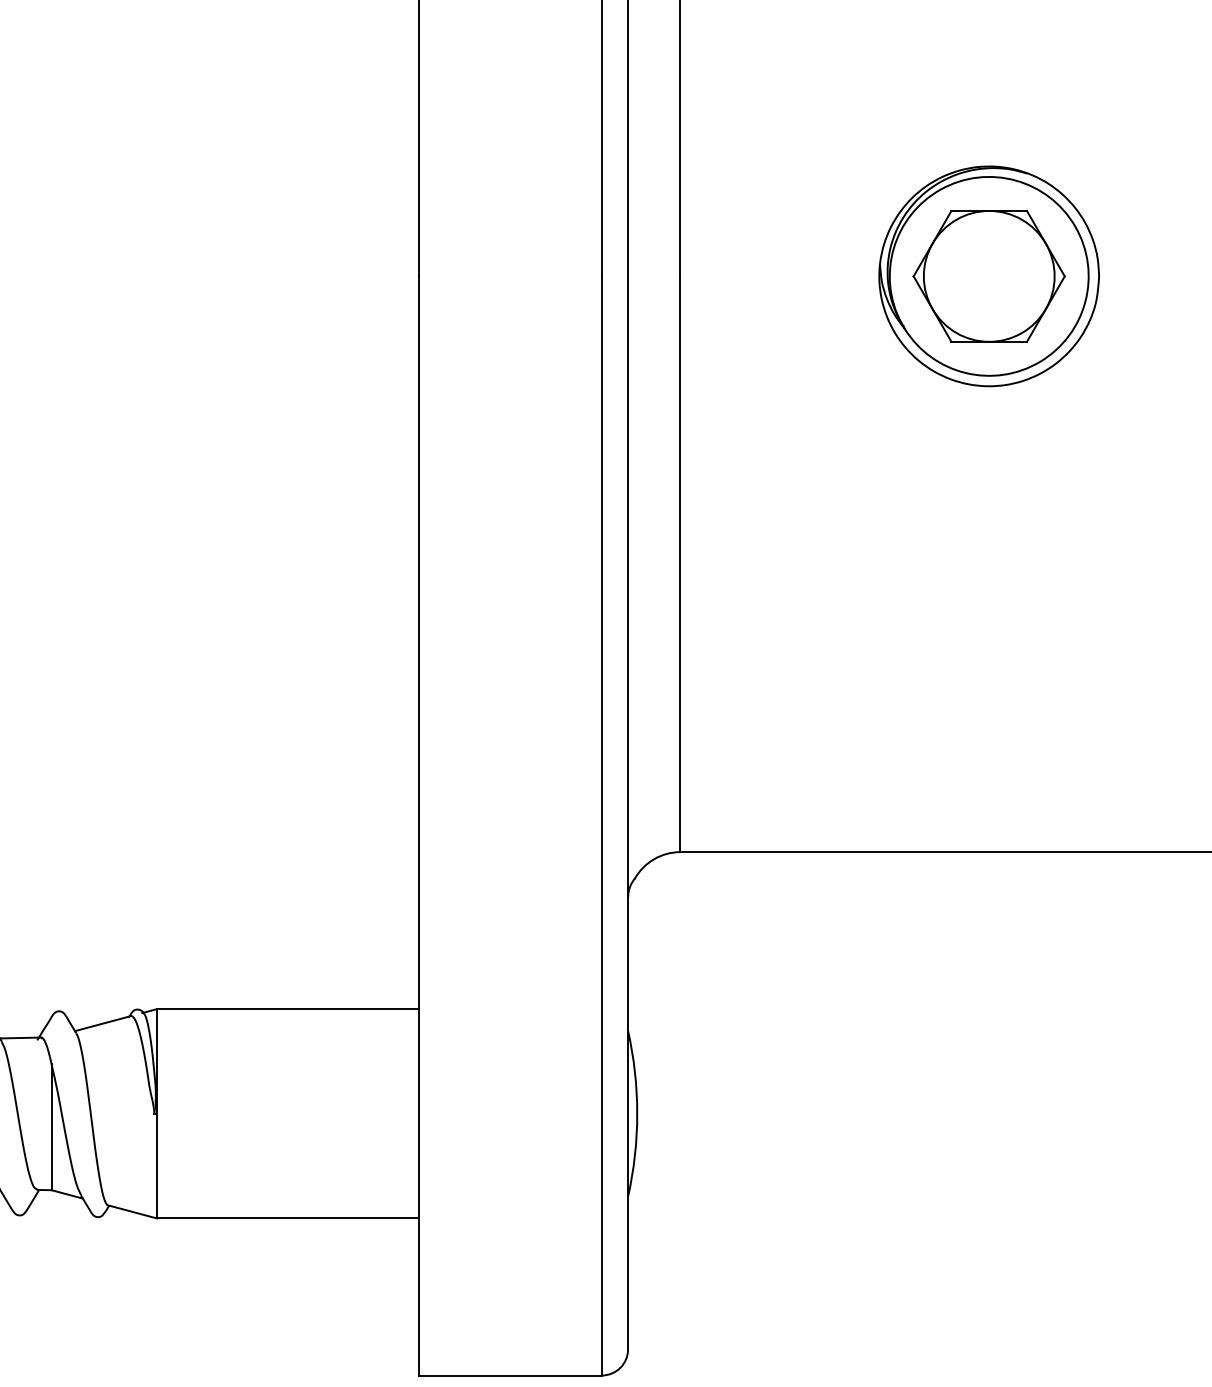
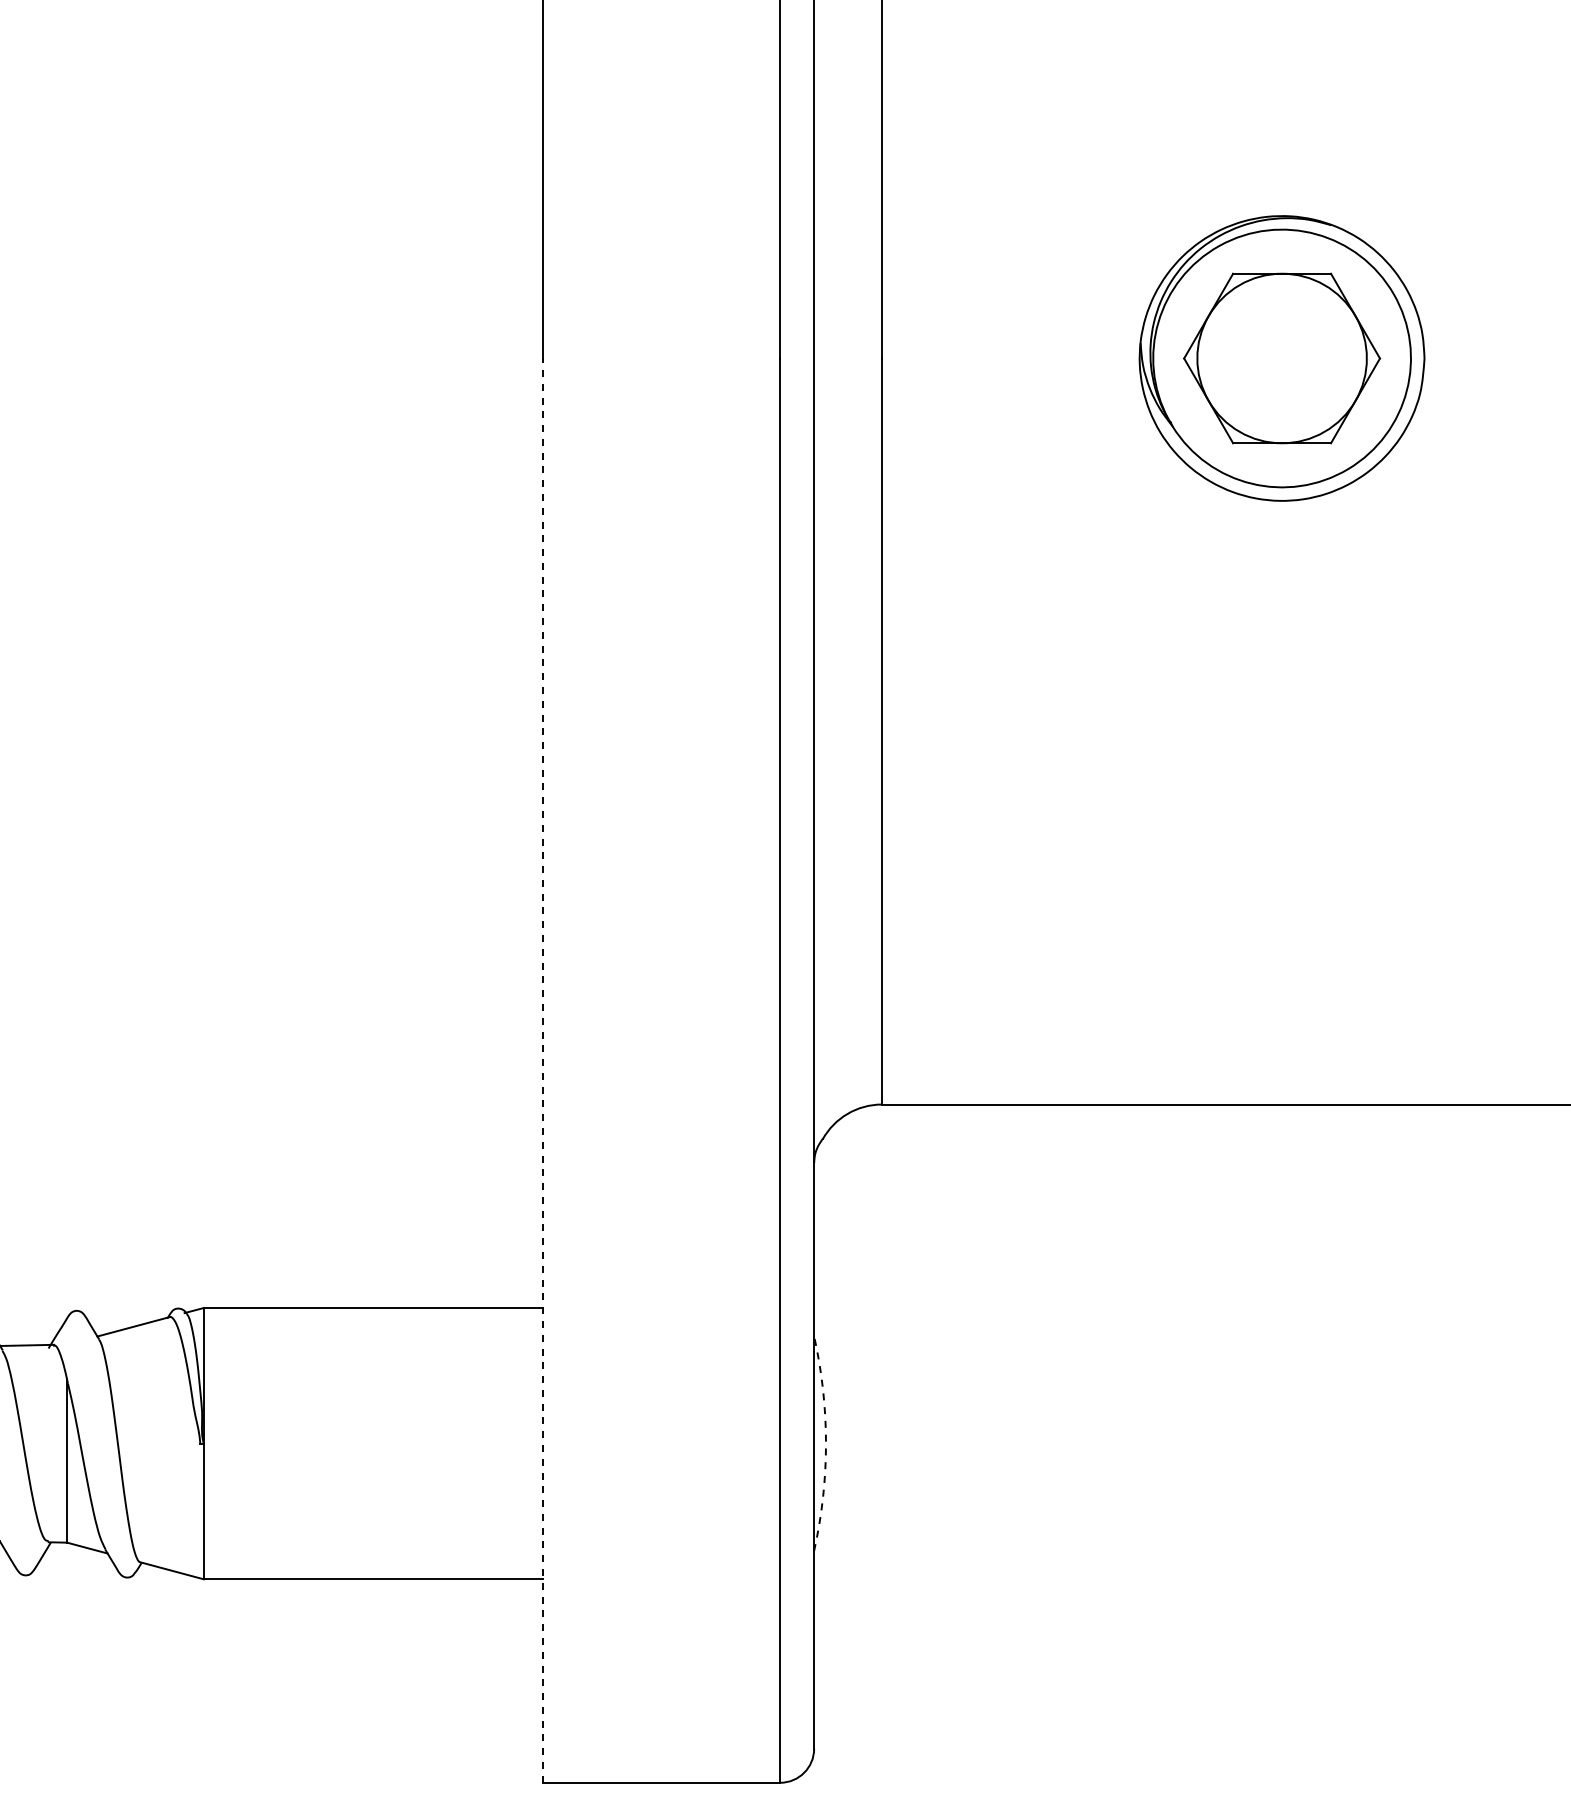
line: (418, 825) -> (542, 1070), solid -> dashed
arc: (637, 1113) -> (826, 1443), solid -> dashed

